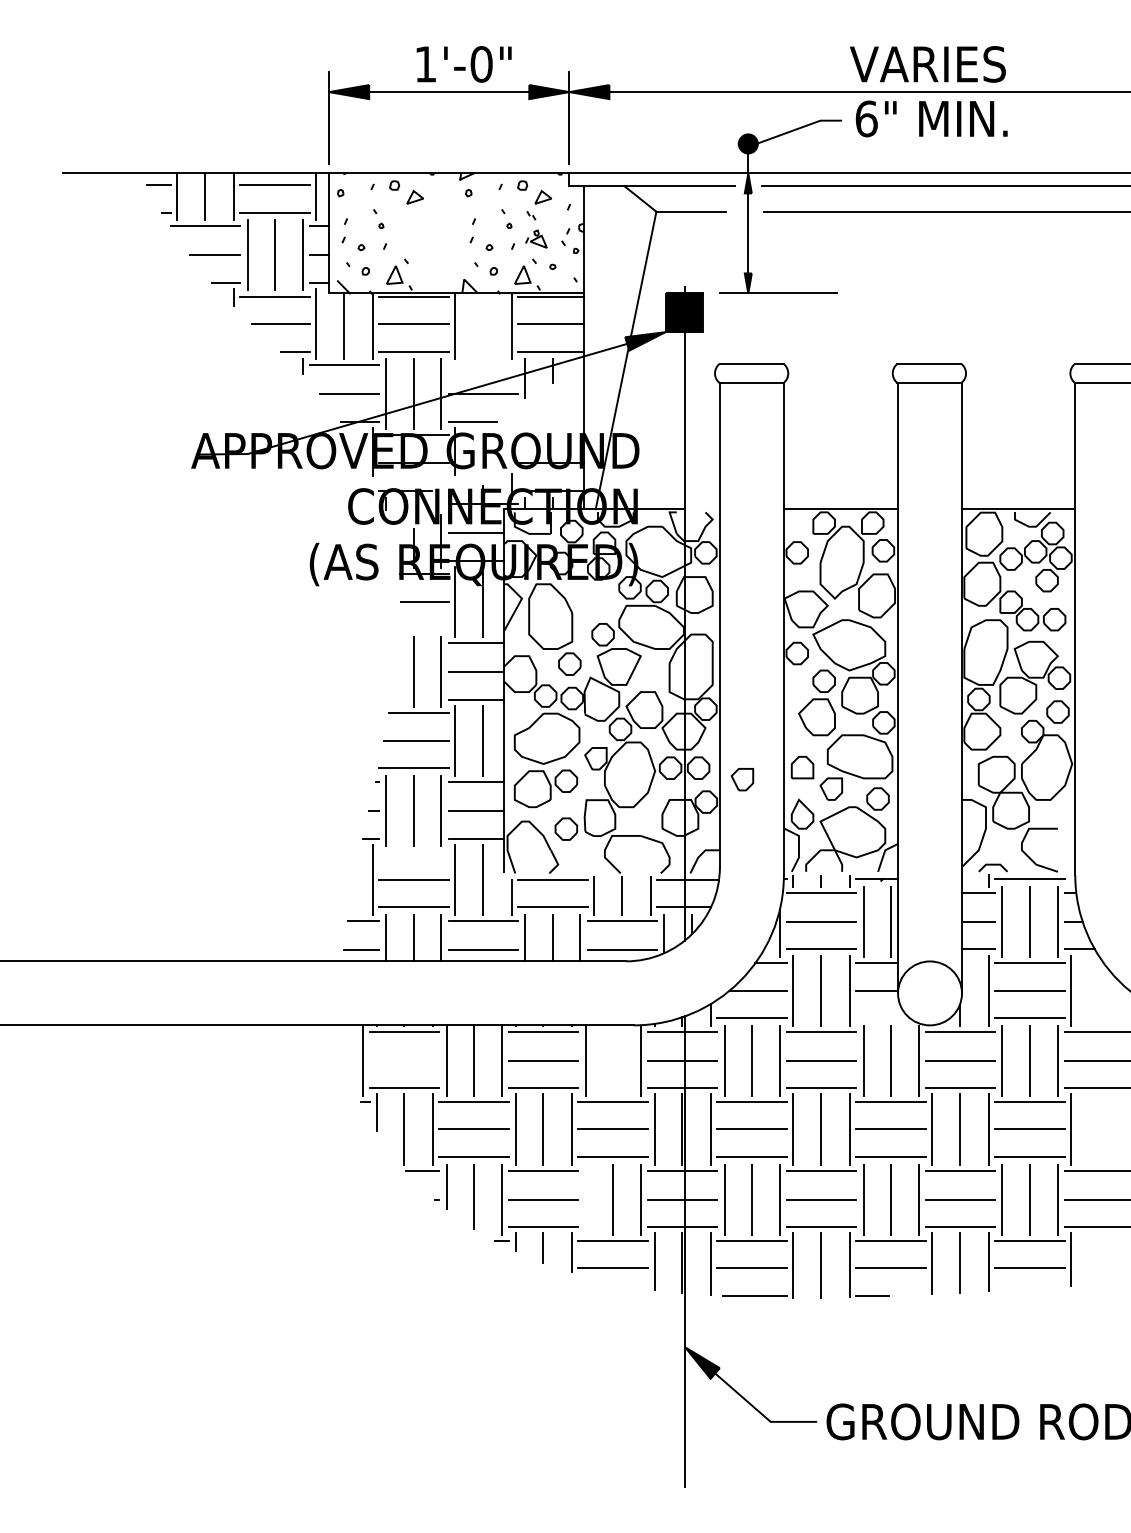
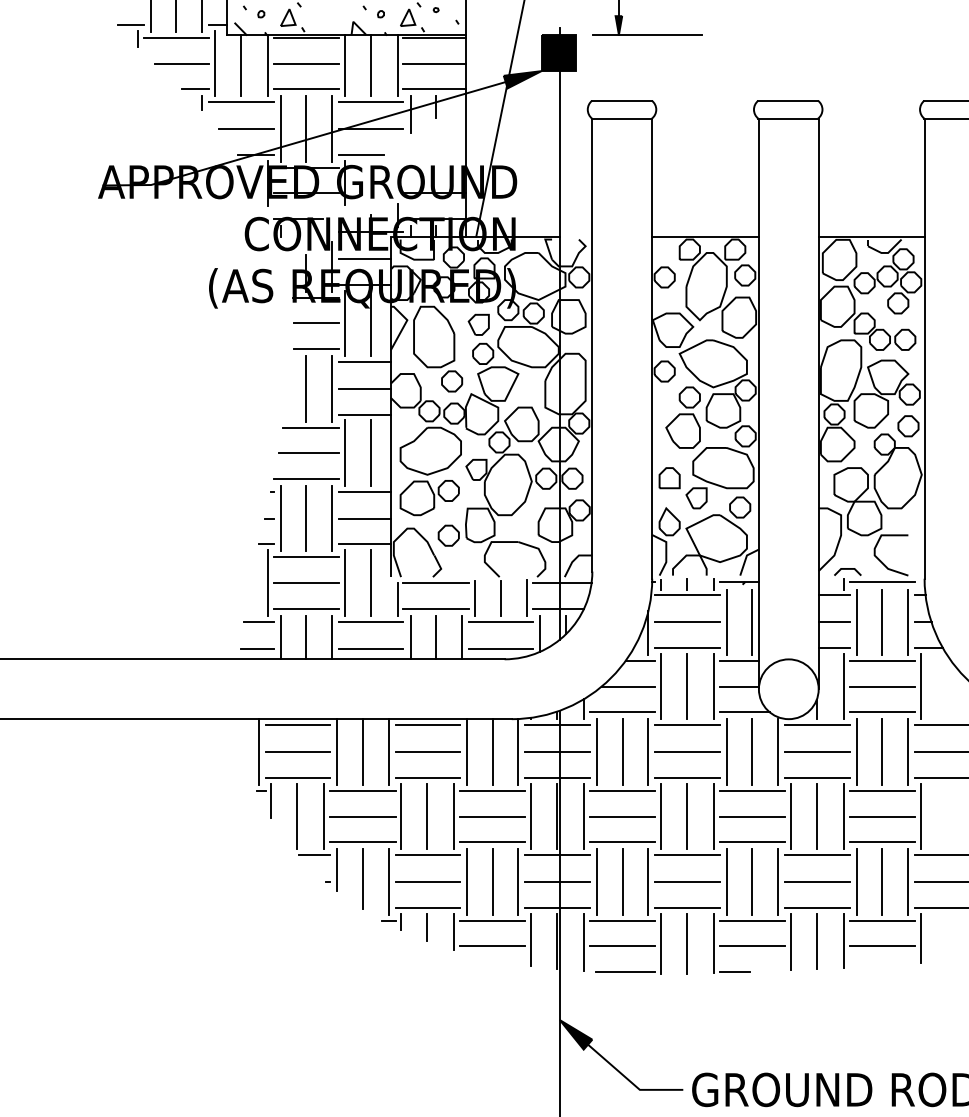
line: (482, 326) -> (370, 65), added
line: (482, 365) -> (370, 102), added
line: (424, 629) -> (316, 349), added
part: (742, 779) -> (478, 324), moved
line: (413, 852) -> (305, 557), added
line: (882, 1018) -> (744, 712), added
line: (404, 1060) -> (297, 752), added
line: (613, 1060) -> (492, 752), added
line: (585, 1199) -> (466, 881), added

